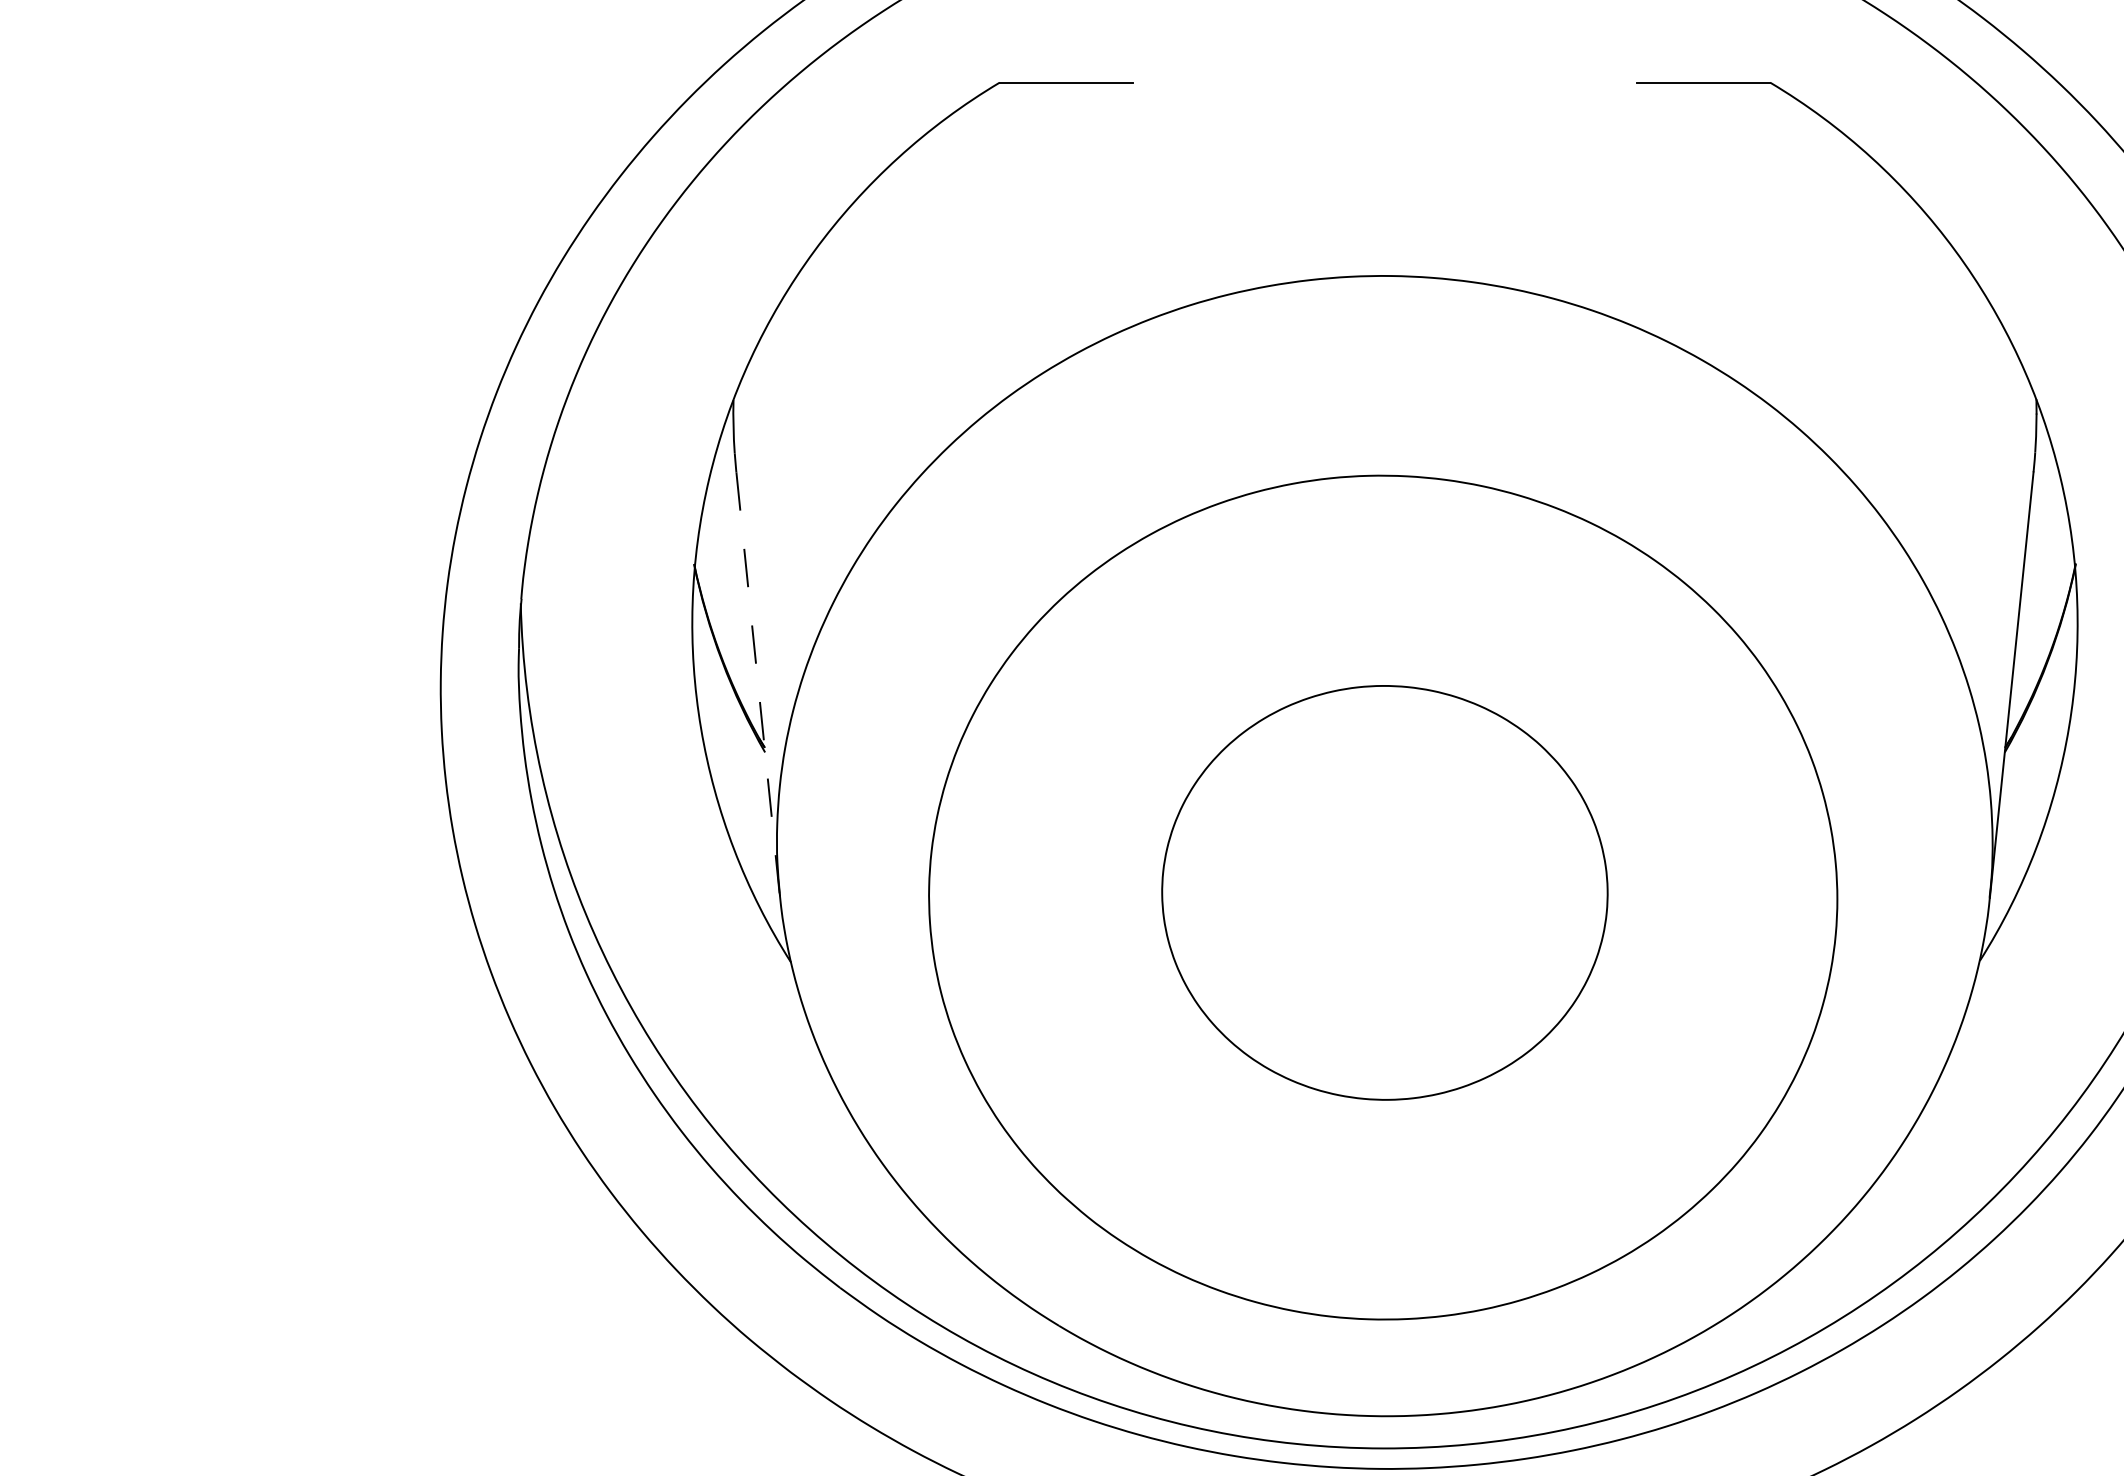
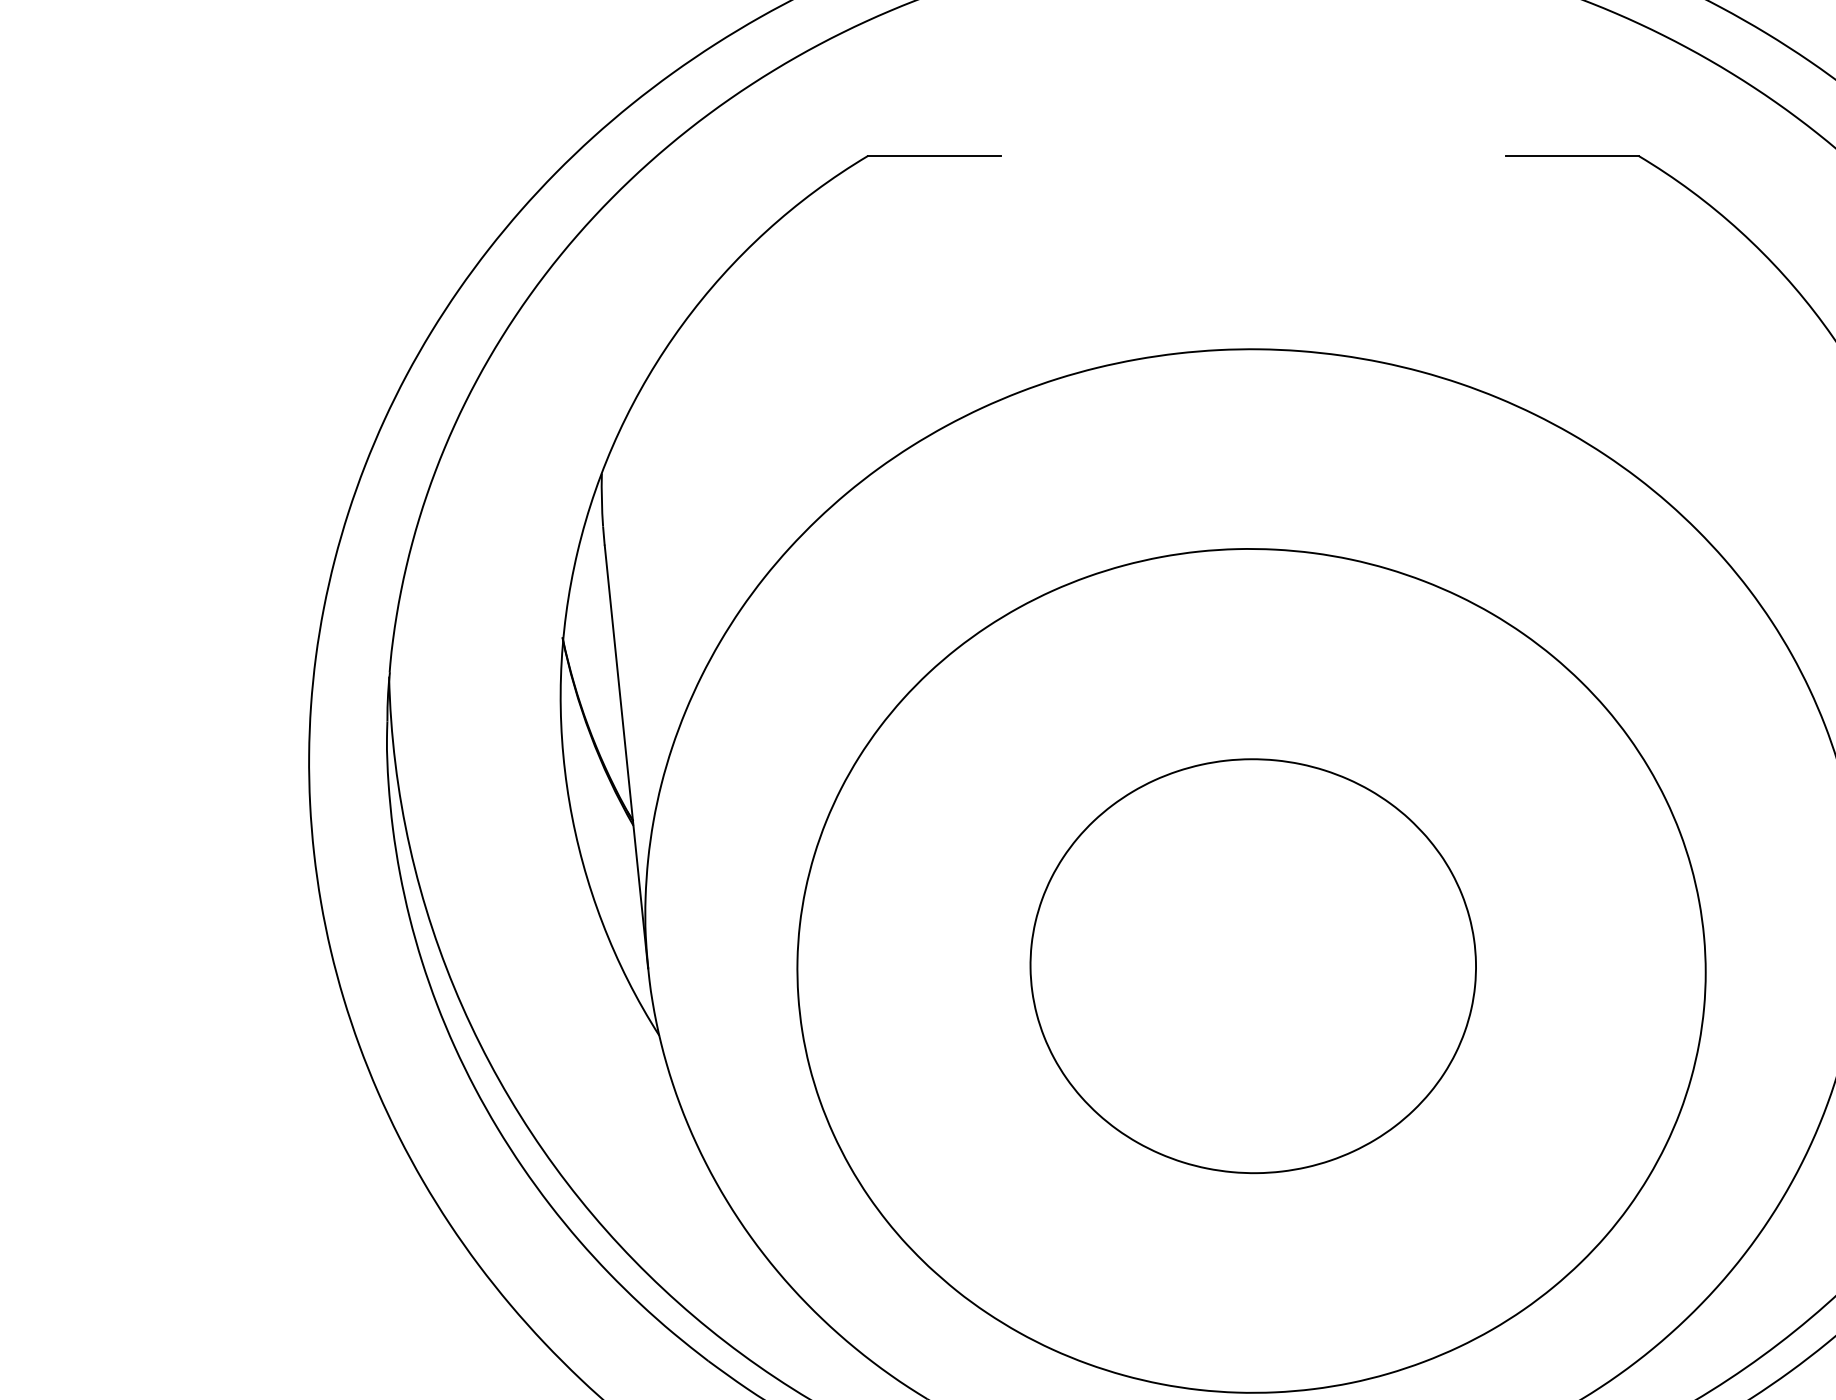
line: (758, 684) -> (626, 757), dashed -> solid

